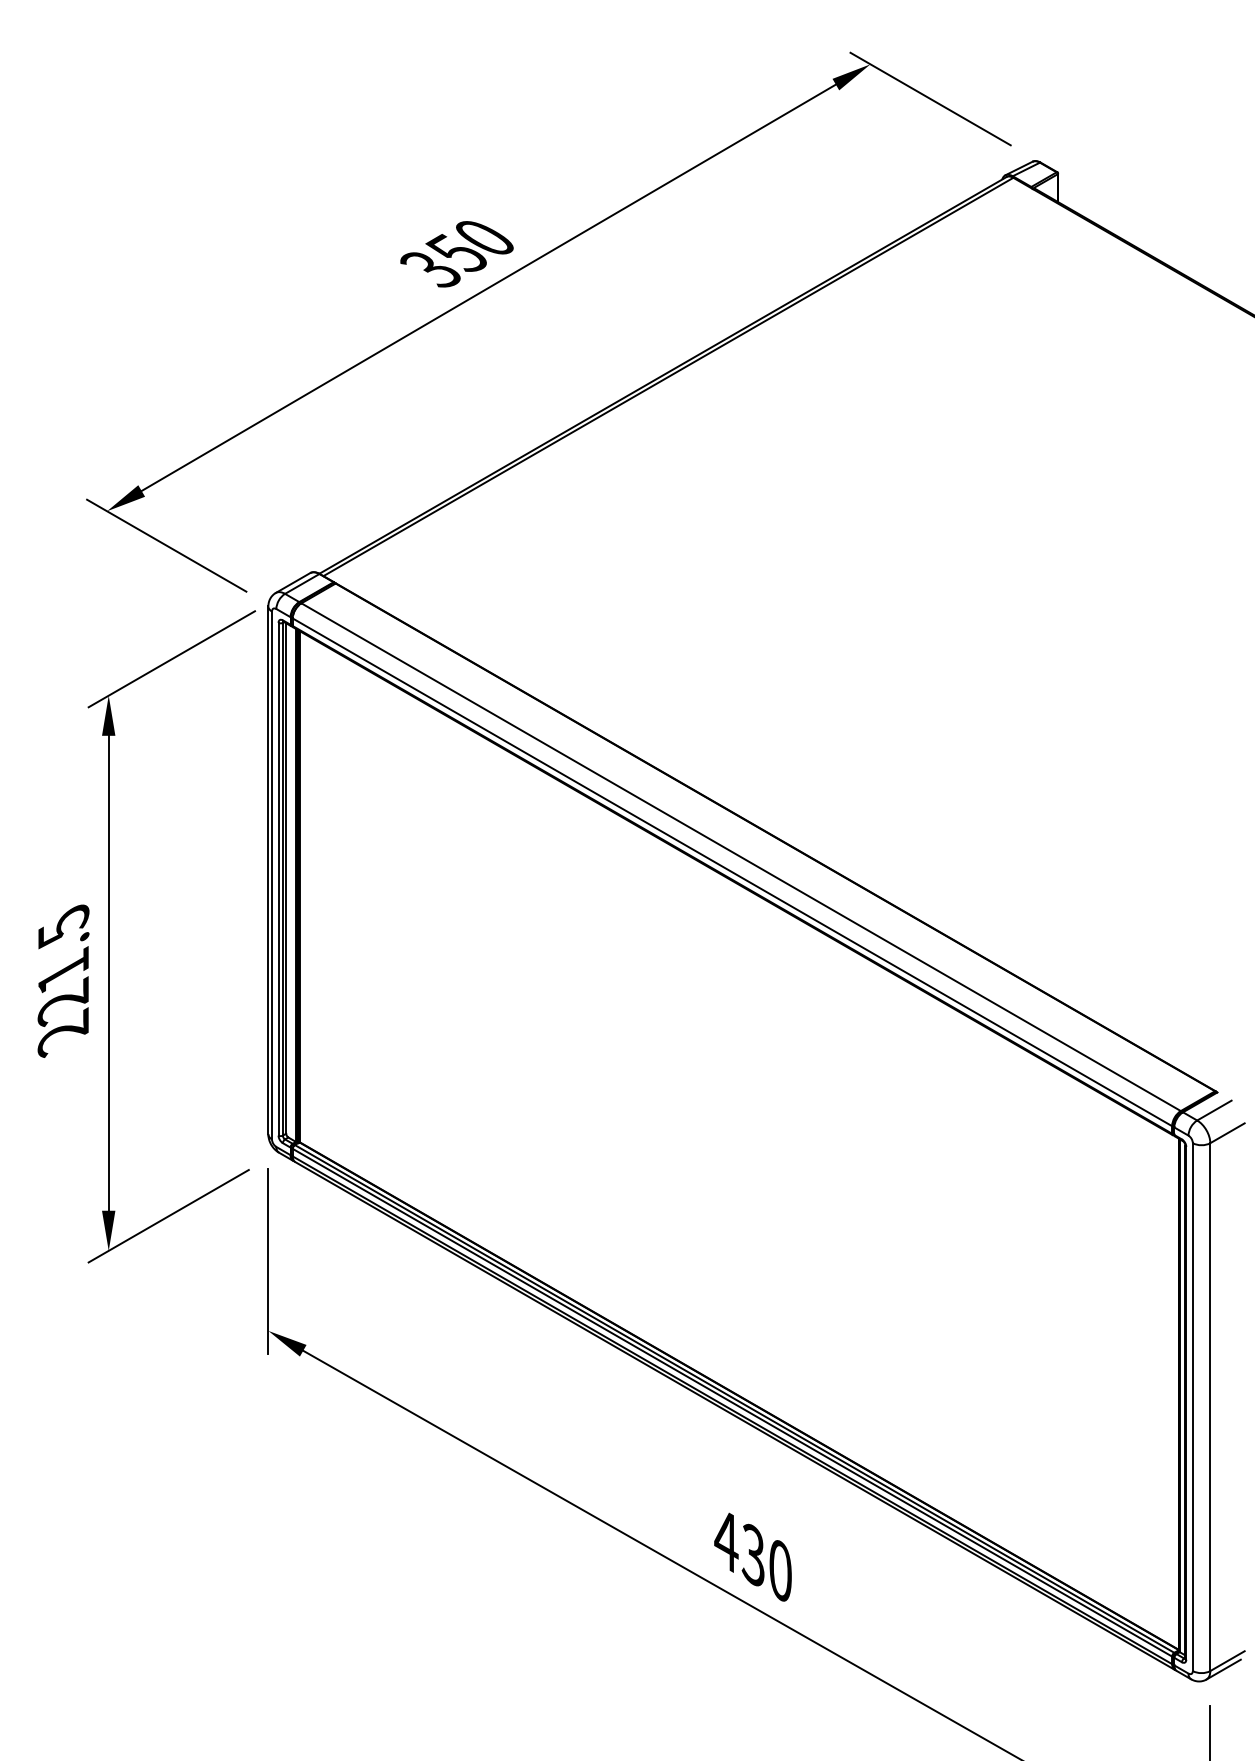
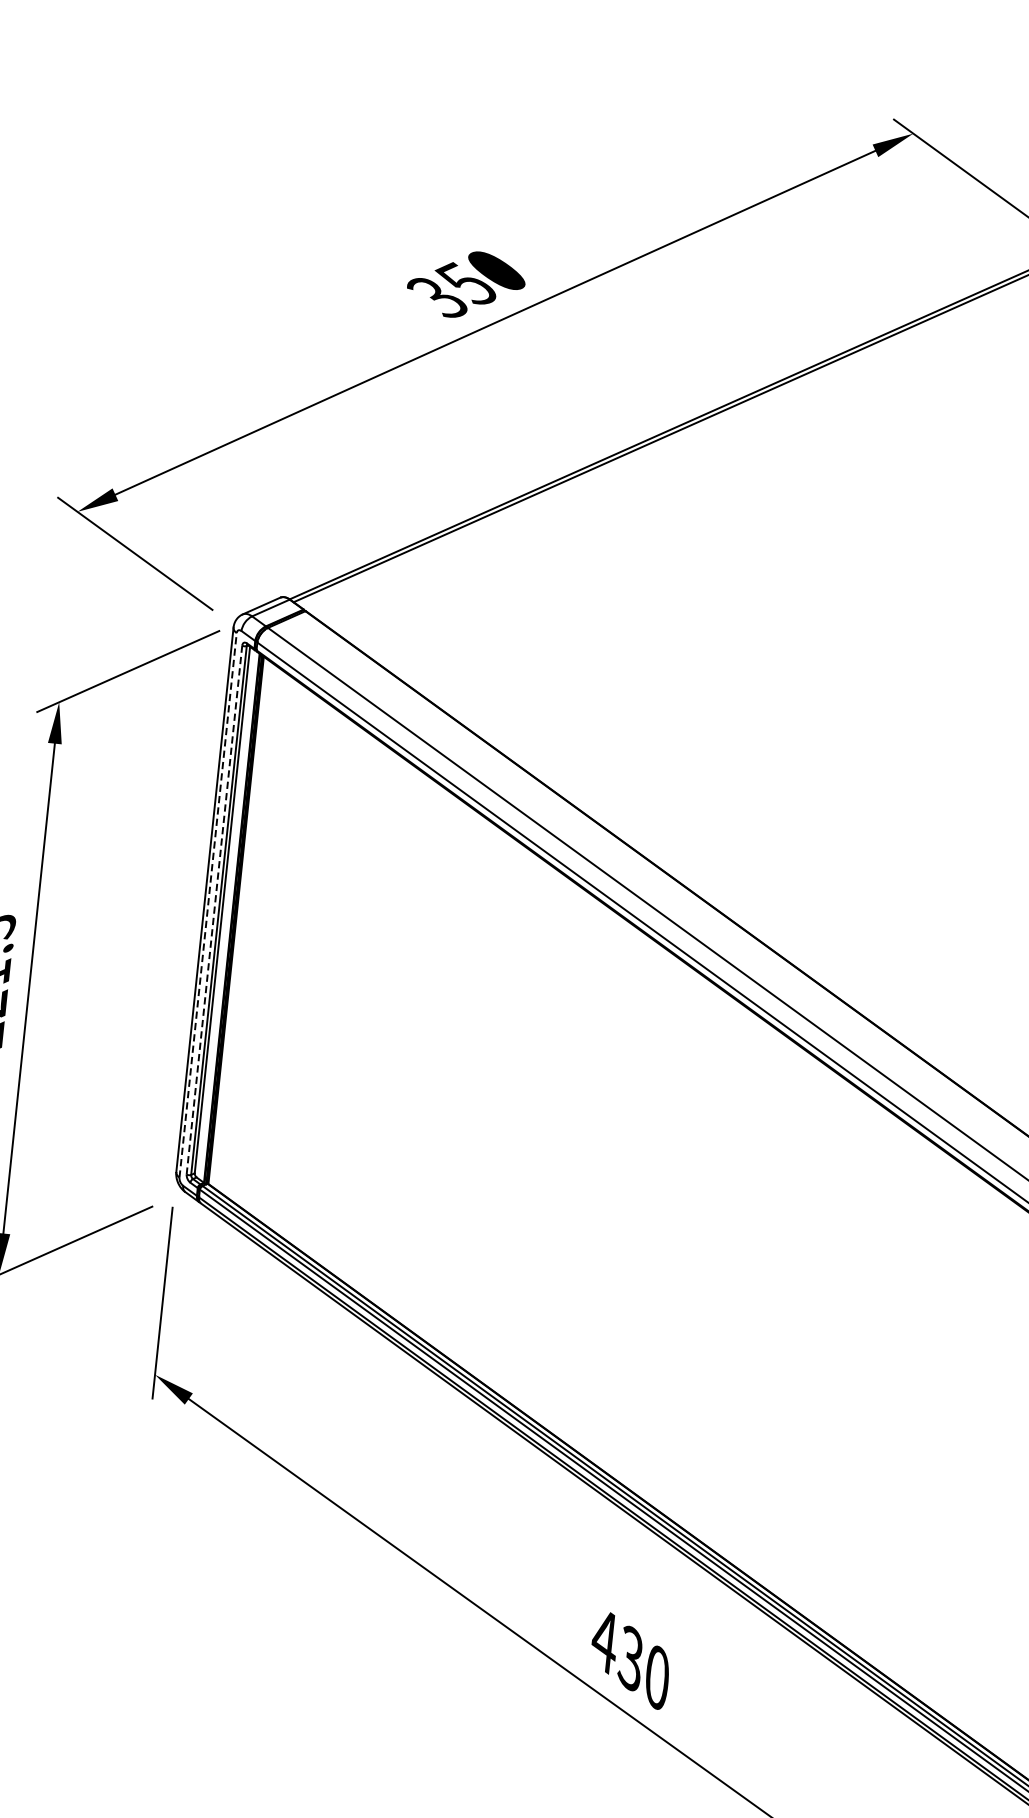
line: (272, 875) -> (208, 905), solid -> dashed
line: (278, 879) -> (214, 910), solid -> dashed

